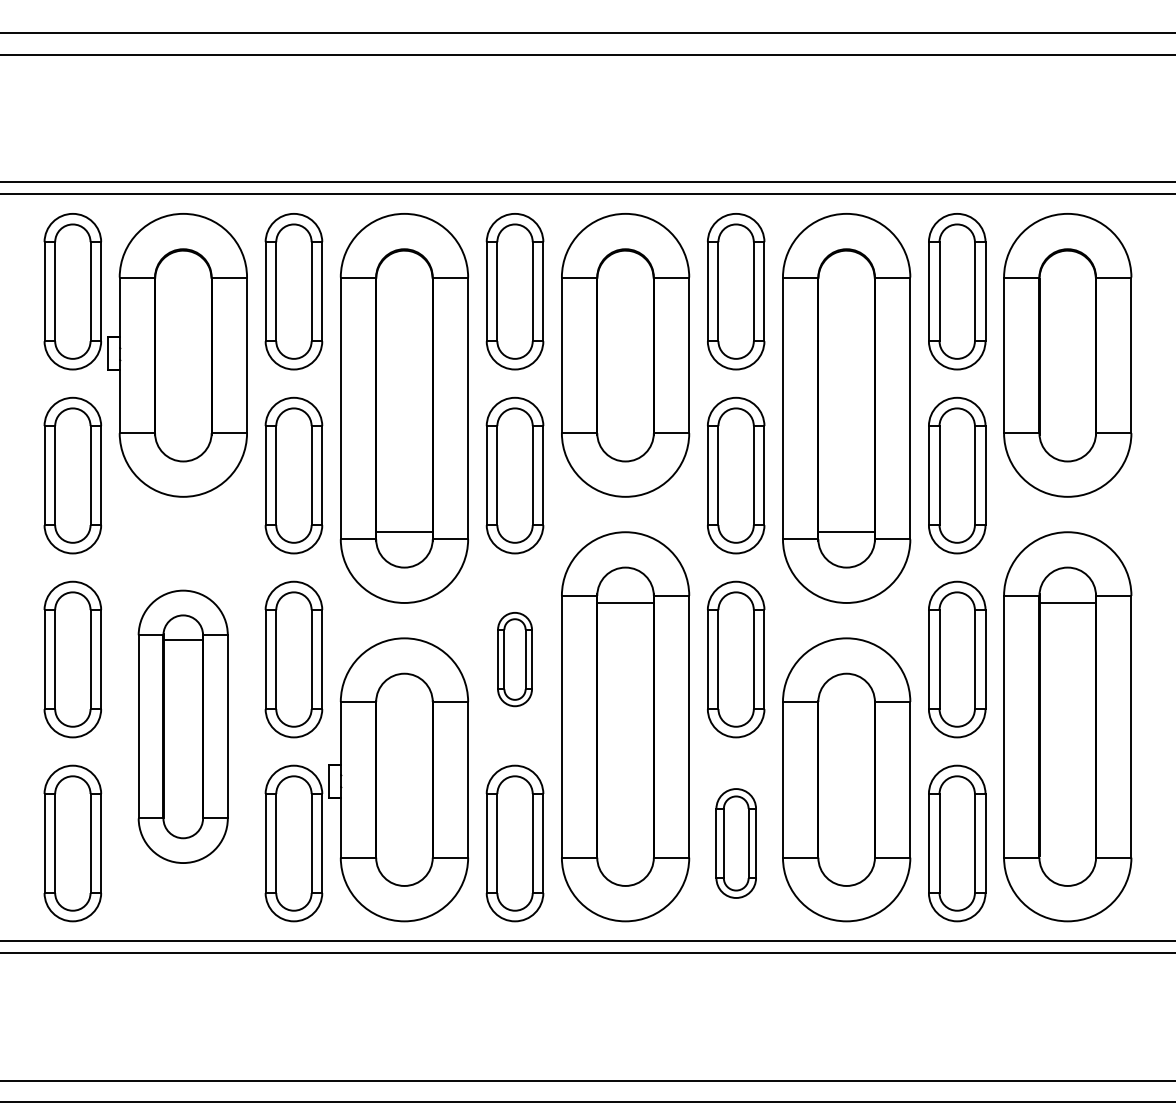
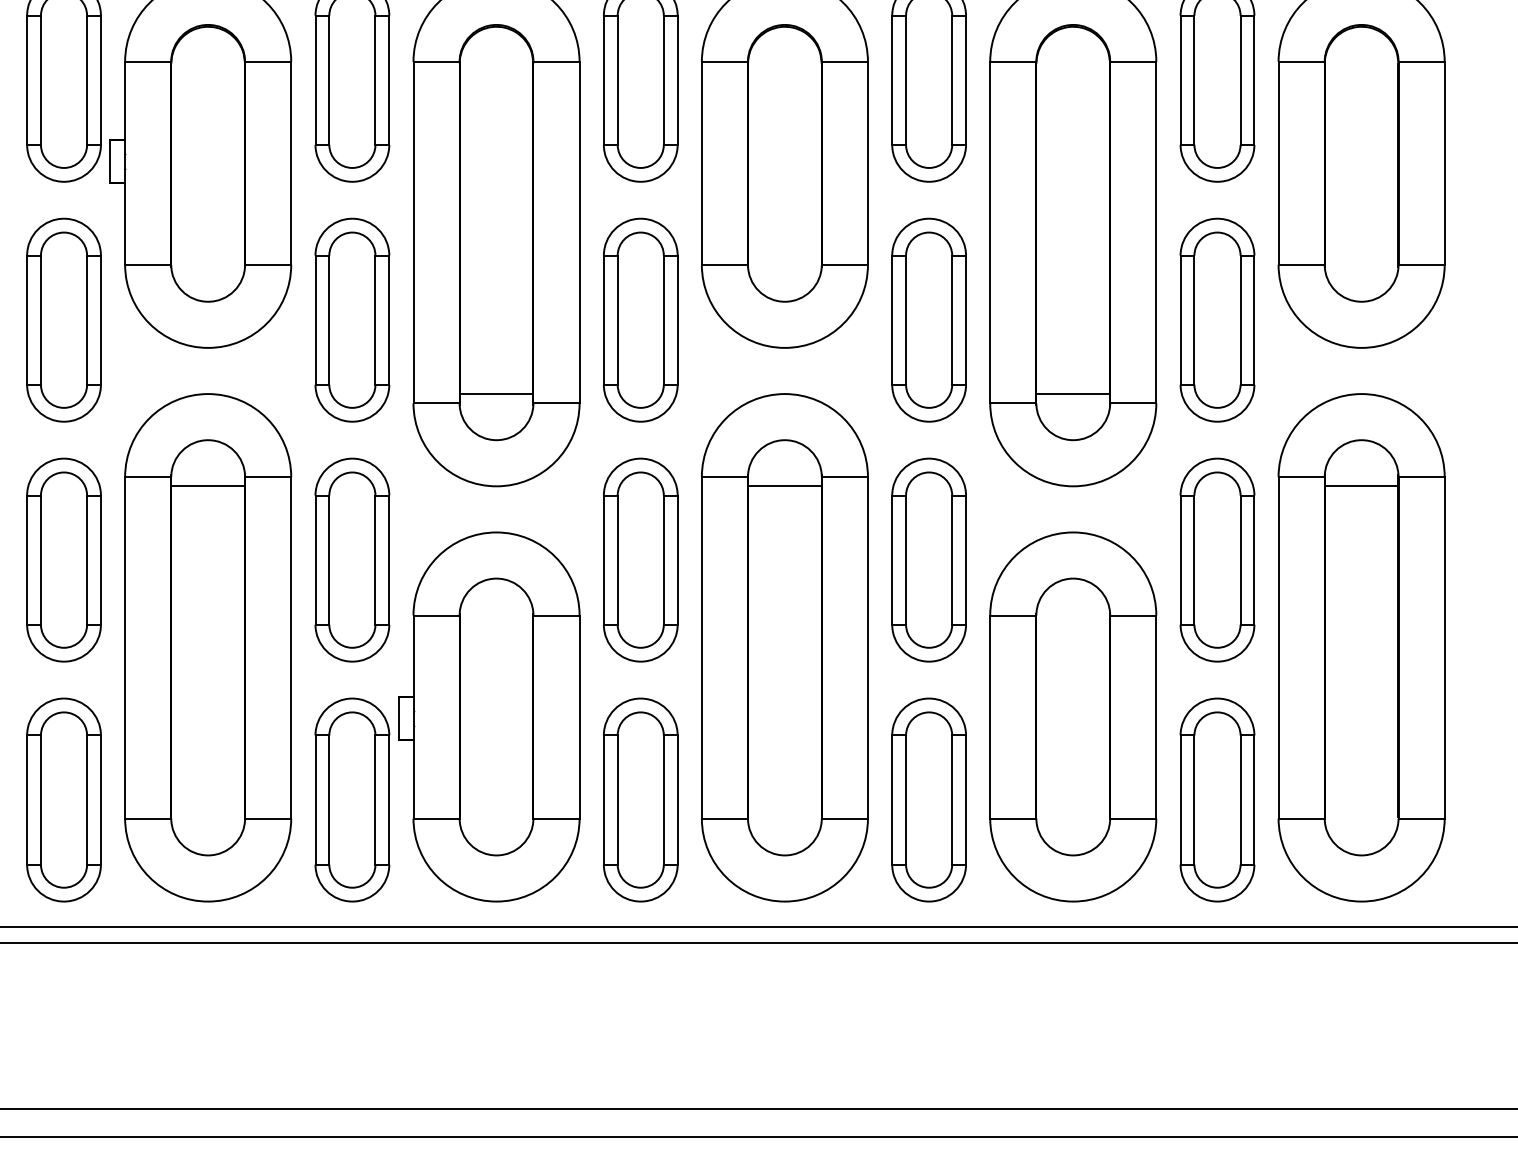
part: (514, 659) -> (640, 560), size x1.67
part: (182, 726) -> (207, 647), size x1.43
part: (736, 843) -> (929, 800), size x1.43

